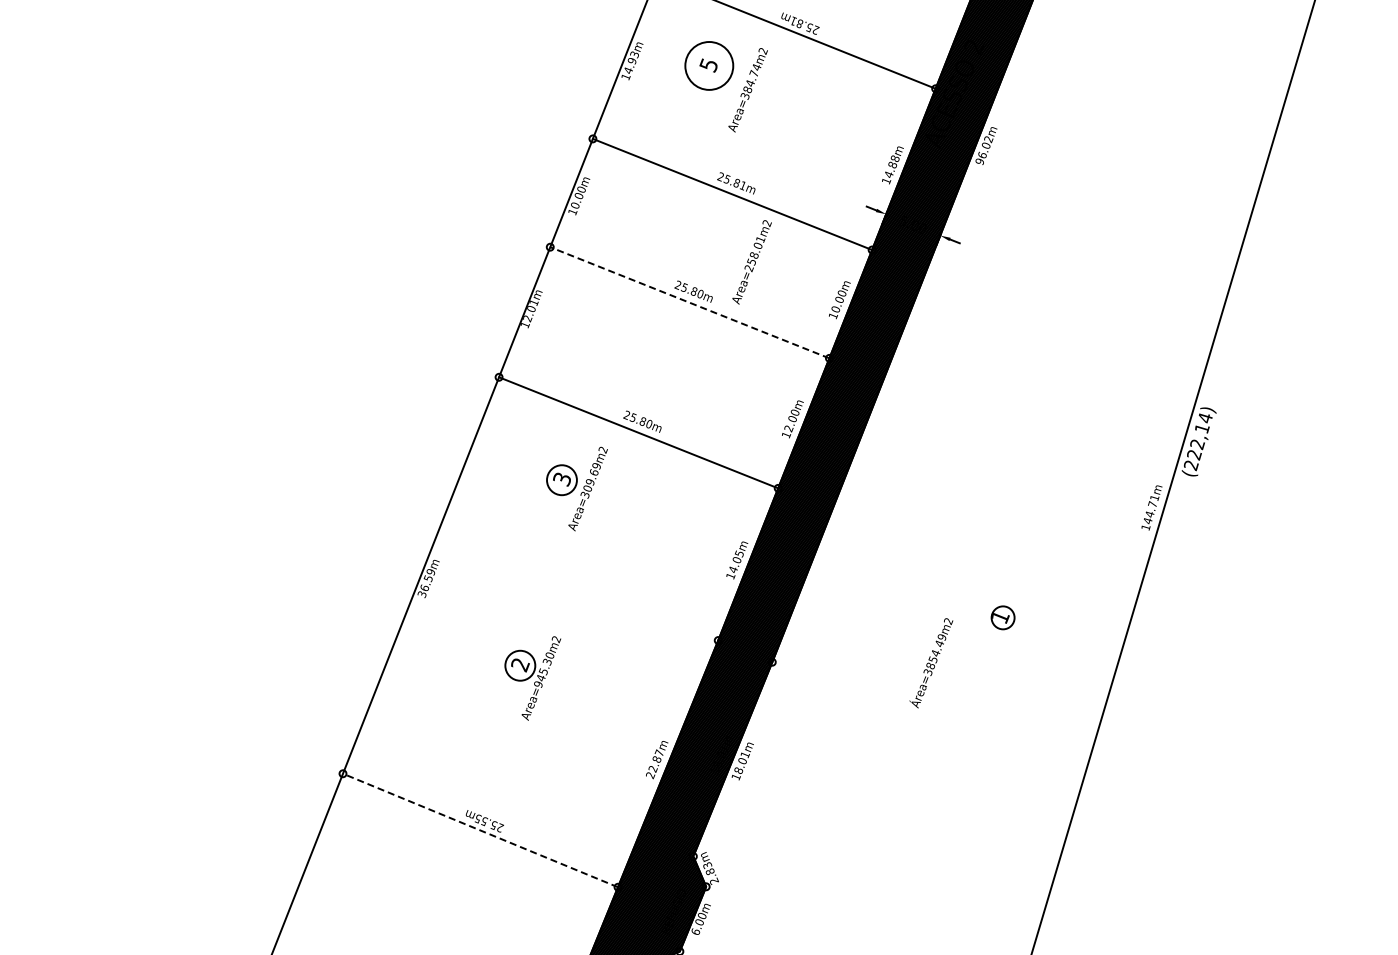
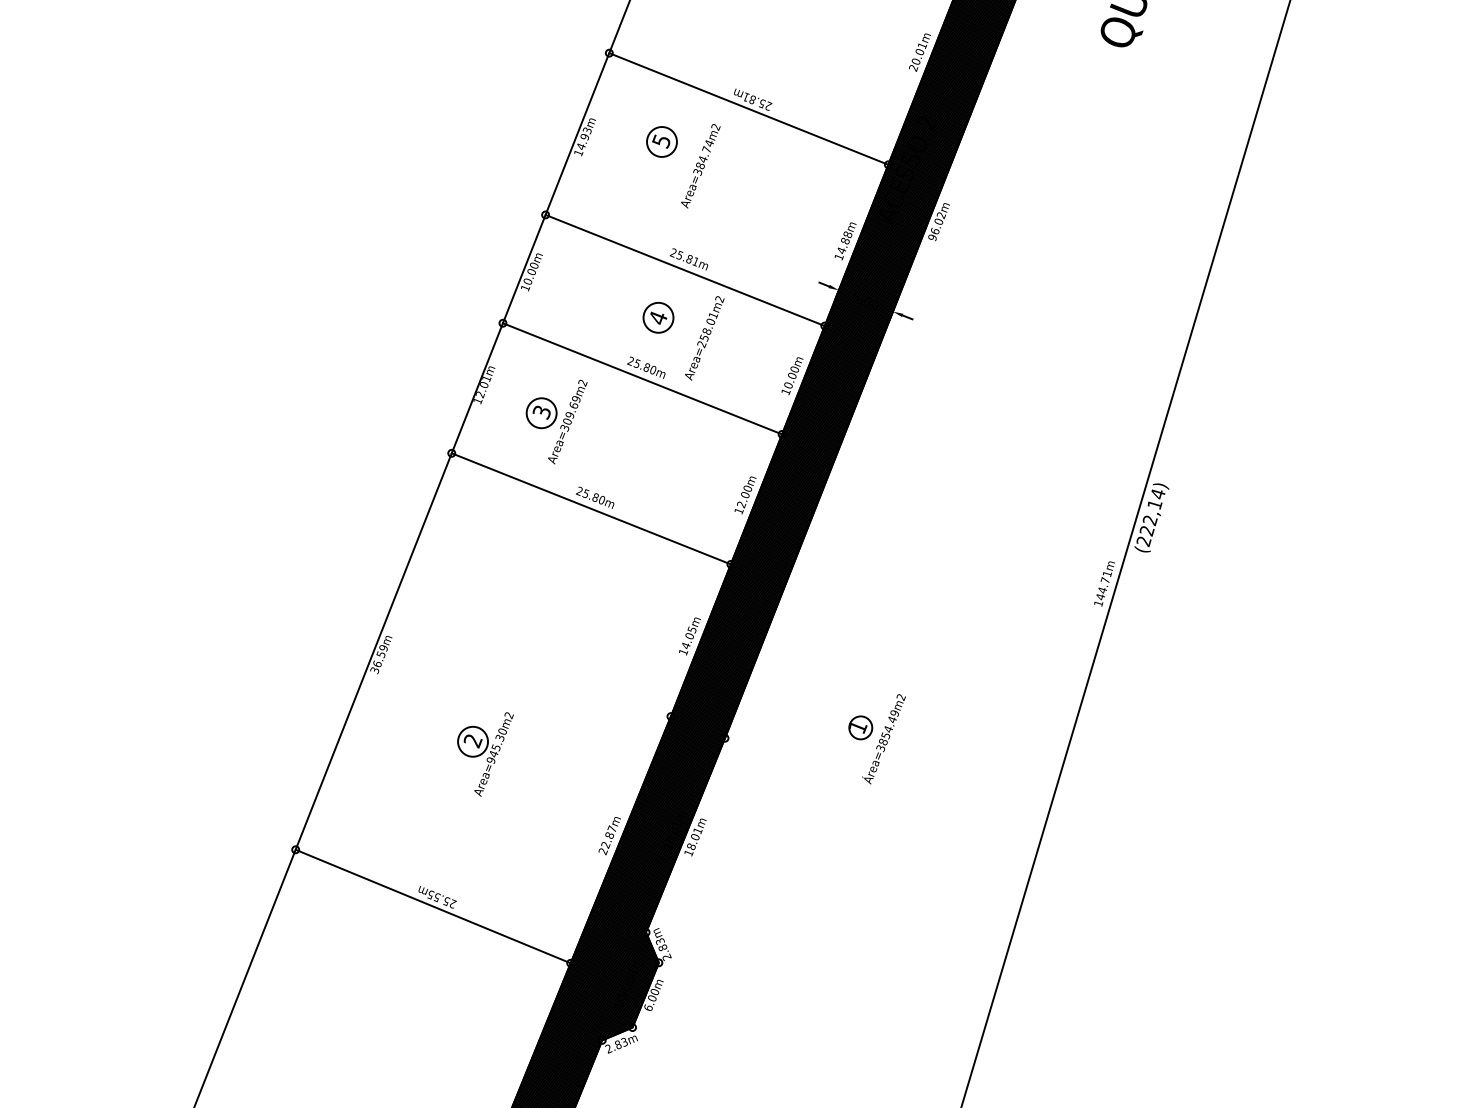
circle: (708, 65) -> (661, 141), size x0.62
part: (705, 241) -> (658, 317), added
line: (689, 302) -> (642, 378), dashed -> solid
part: (576, 488) -> (556, 421), moved
part: (1002, 617) -> (860, 727), moved
line: (480, 830) -> (433, 906), dashed -> solid

